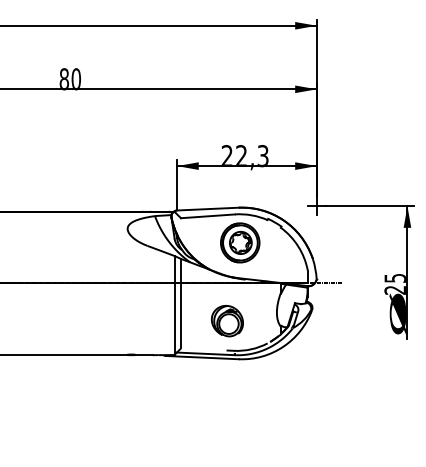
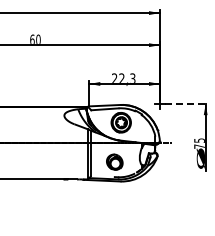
text: (64, 76) -> (32, 38), 80 -> 60
line: (371, 206) -> (187, 104), solid -> dashed
text: (395, 289) -> (199, 146), 25 -> 75

